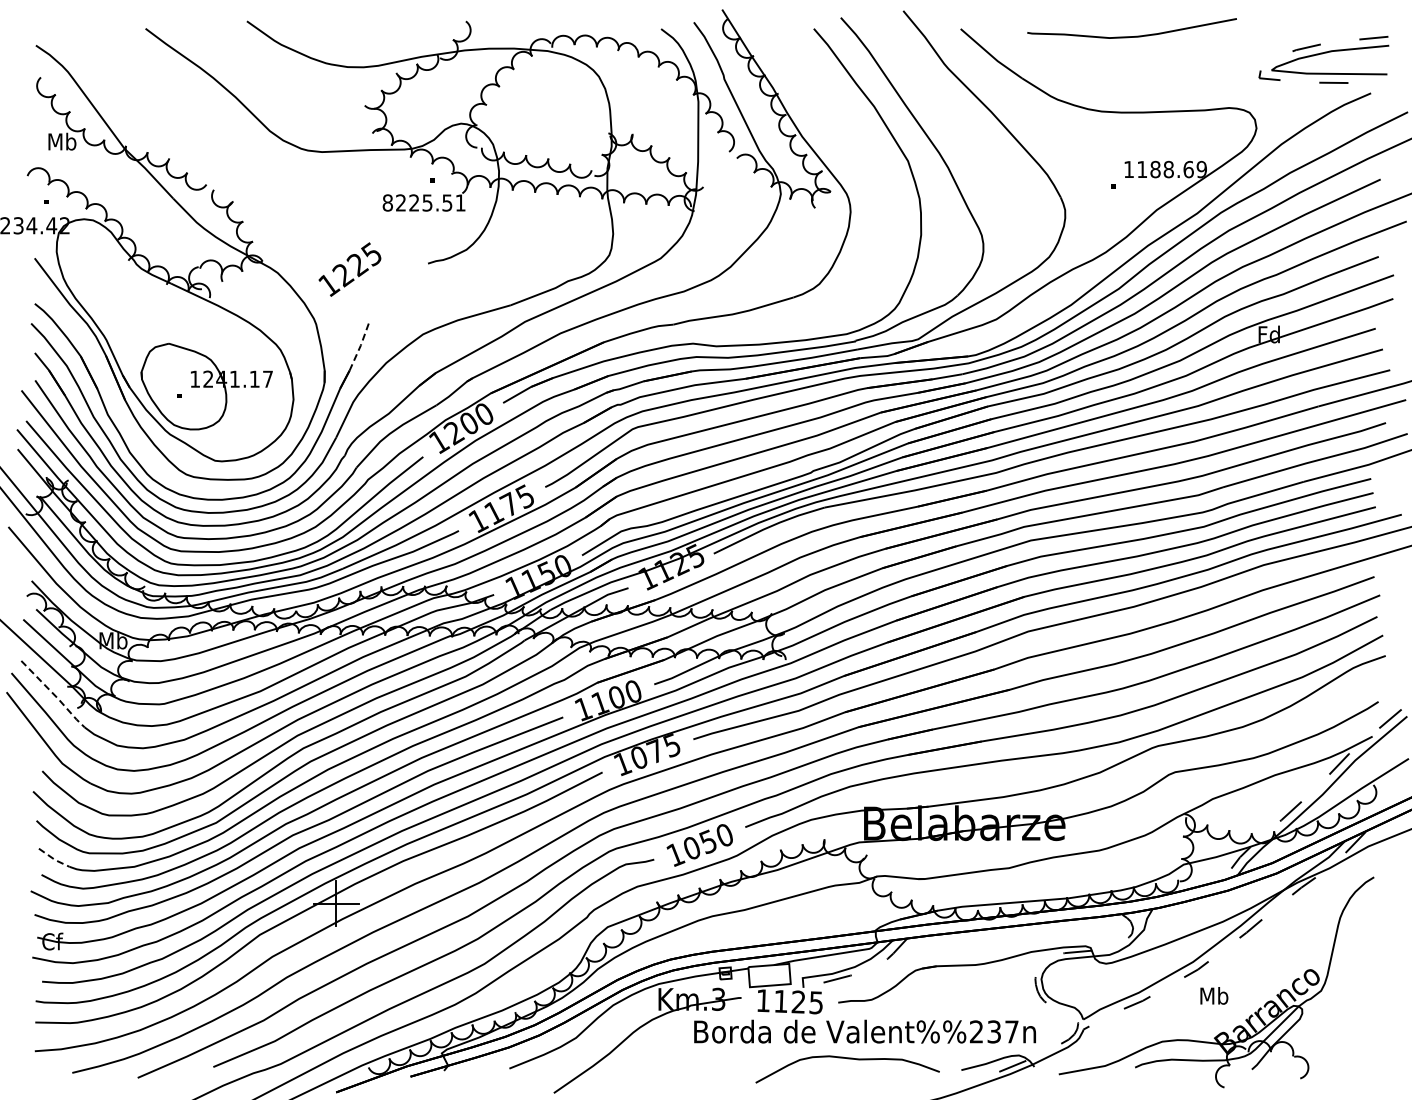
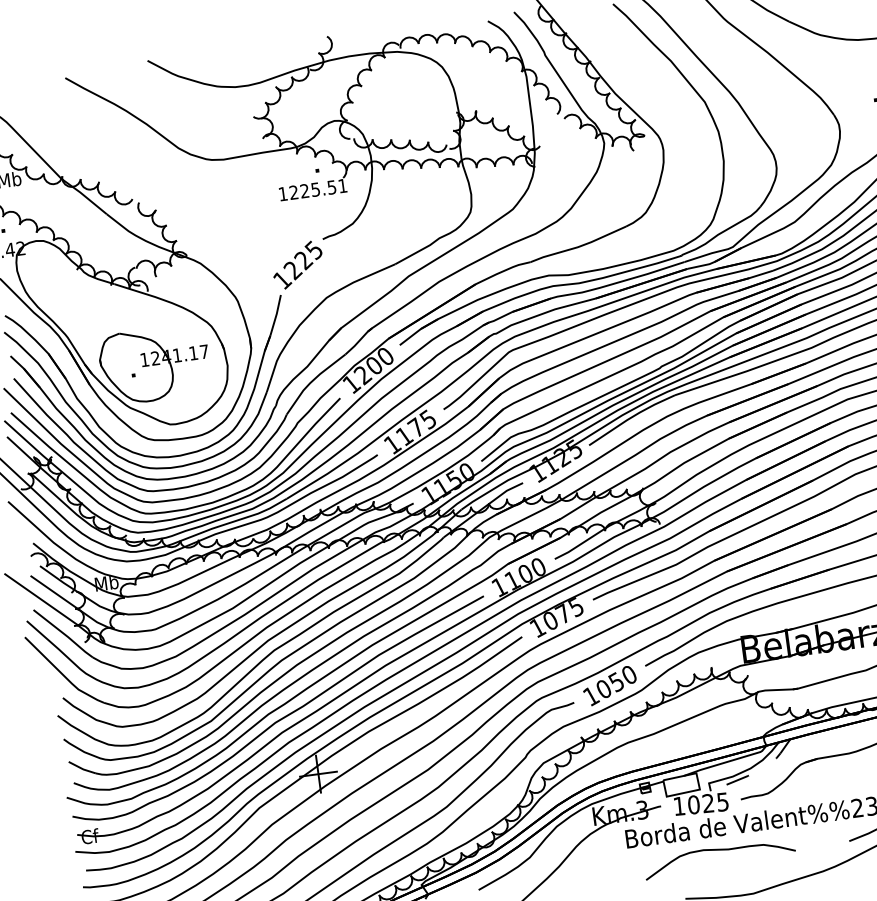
text: (387, 202) -> (282, 193), 8225.51 -> 1225.51
text: (349, 269) -> (297, 265), moved
line: (360, 347) -> (276, 315), dashed -> solid
line: (54, 694) -> (64, 633), dashed -> solid
line: (53, 859) -> (81, 769), dashed -> solid
text: (781, 1001) -> (694, 804), 1125 -> 1025
curve: (847, 1059) -> (718, 850), moved

